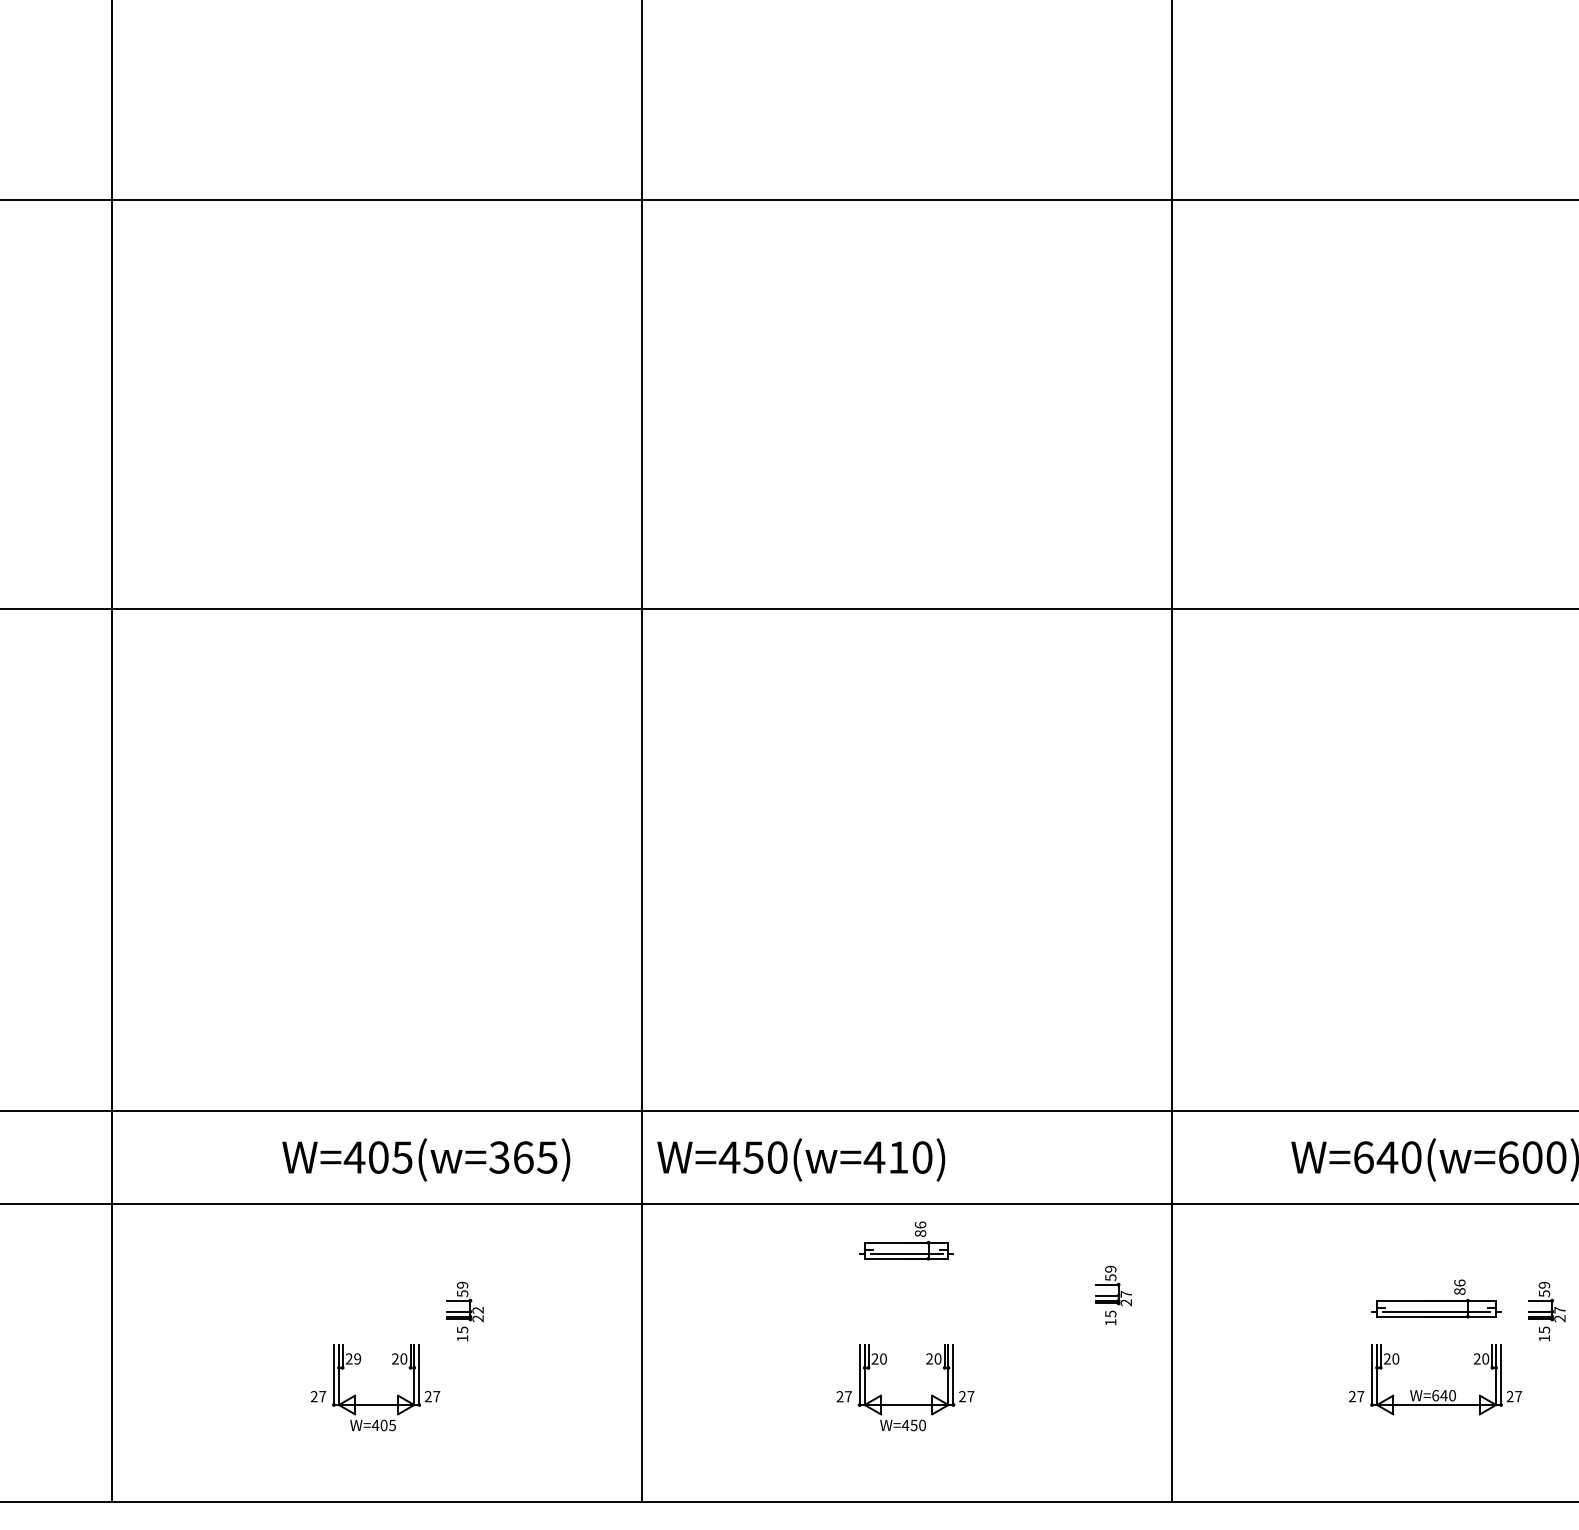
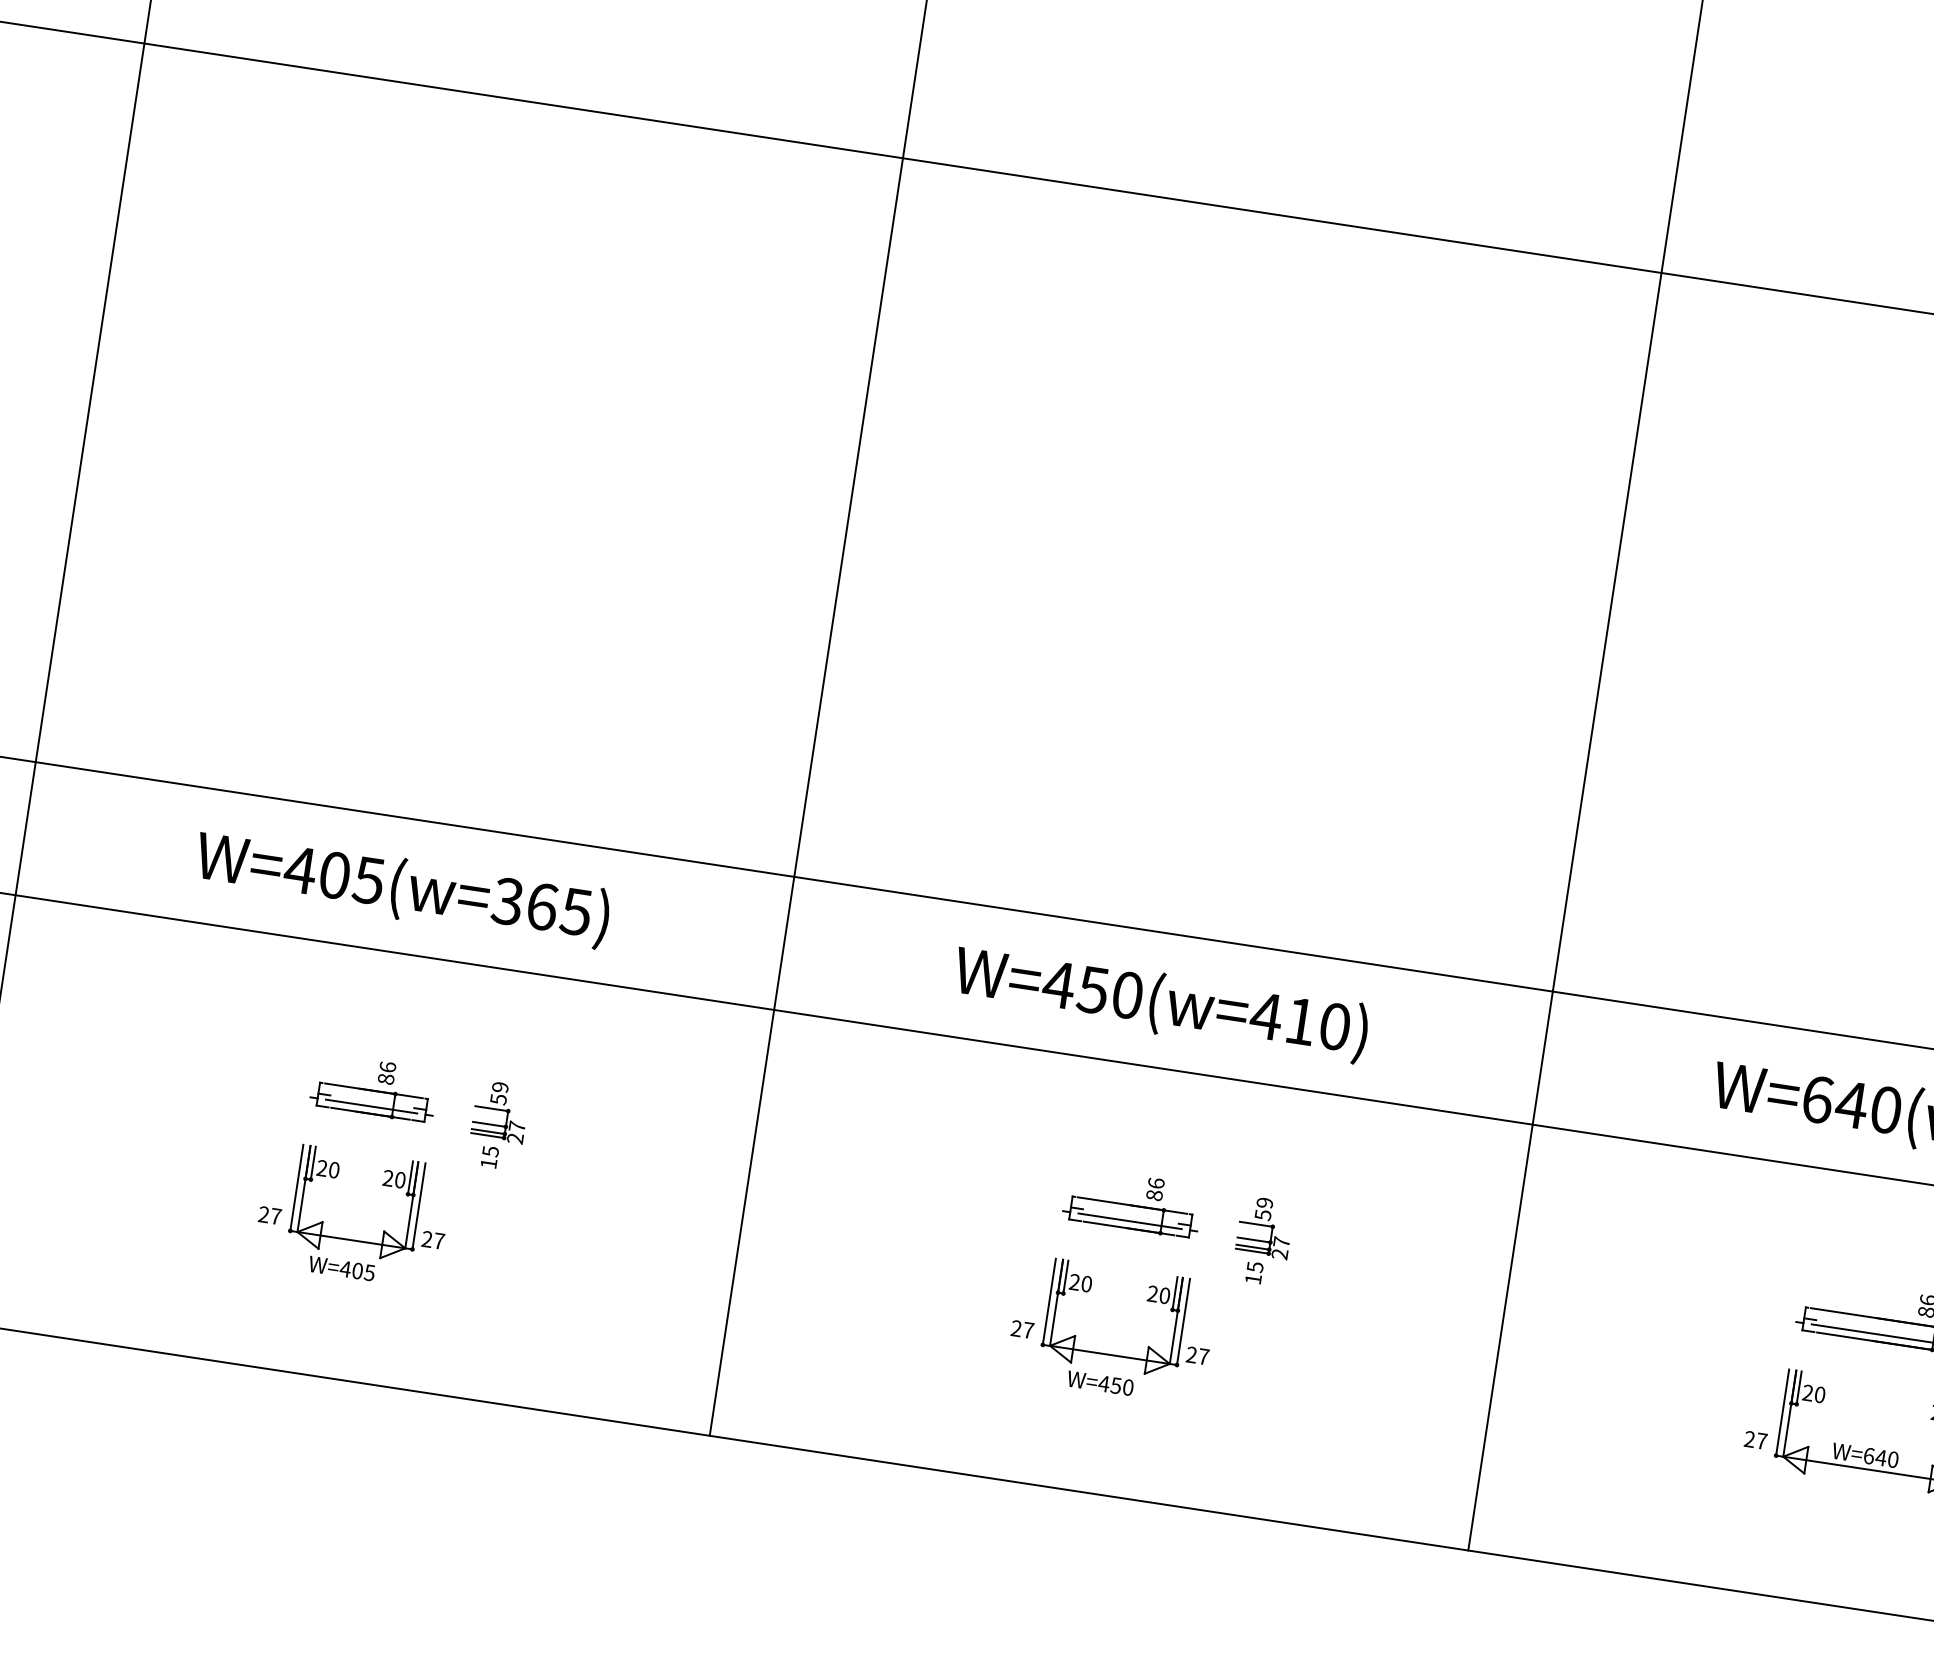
text: (426, 1159) -> (402, 888), moved
text: (801, 1159) -> (1161, 1003), moved
part: (906, 1240) -> (1132, 1202), moved
part: (1113, 1295) -> (1263, 1241), moved
part: (376, 1298) -> (374, 1087), added
text: (477, 1309) -> (516, 1125), 22 -> 27
text: (357, 1358) -> (334, 1169), 29 -> 20

